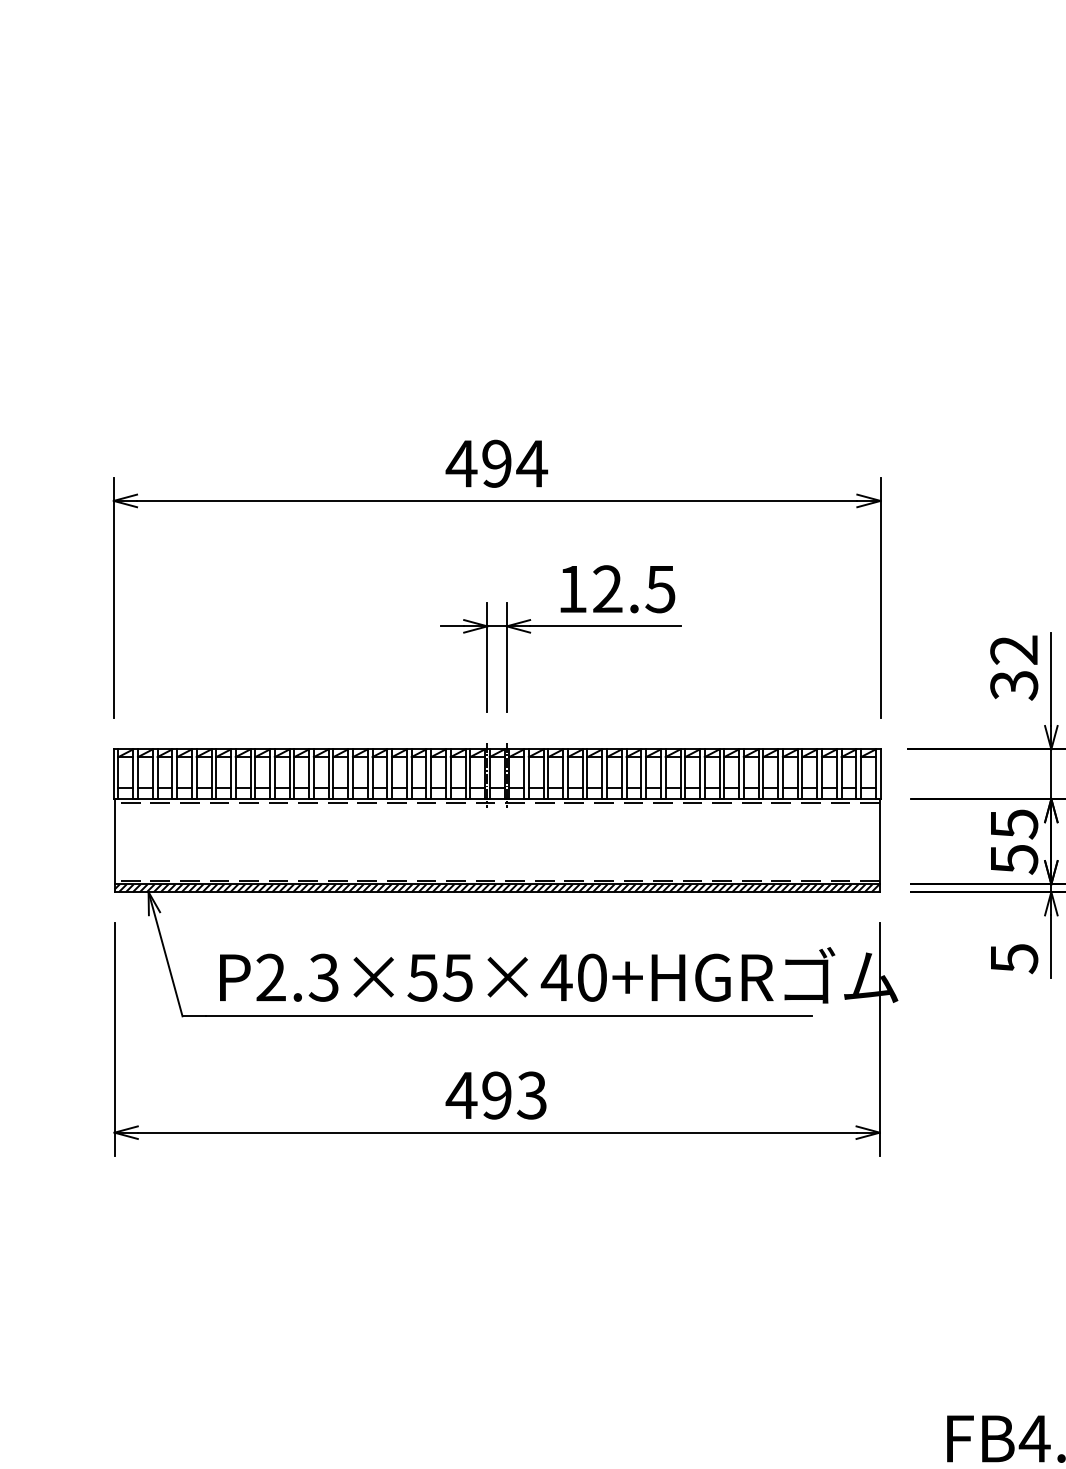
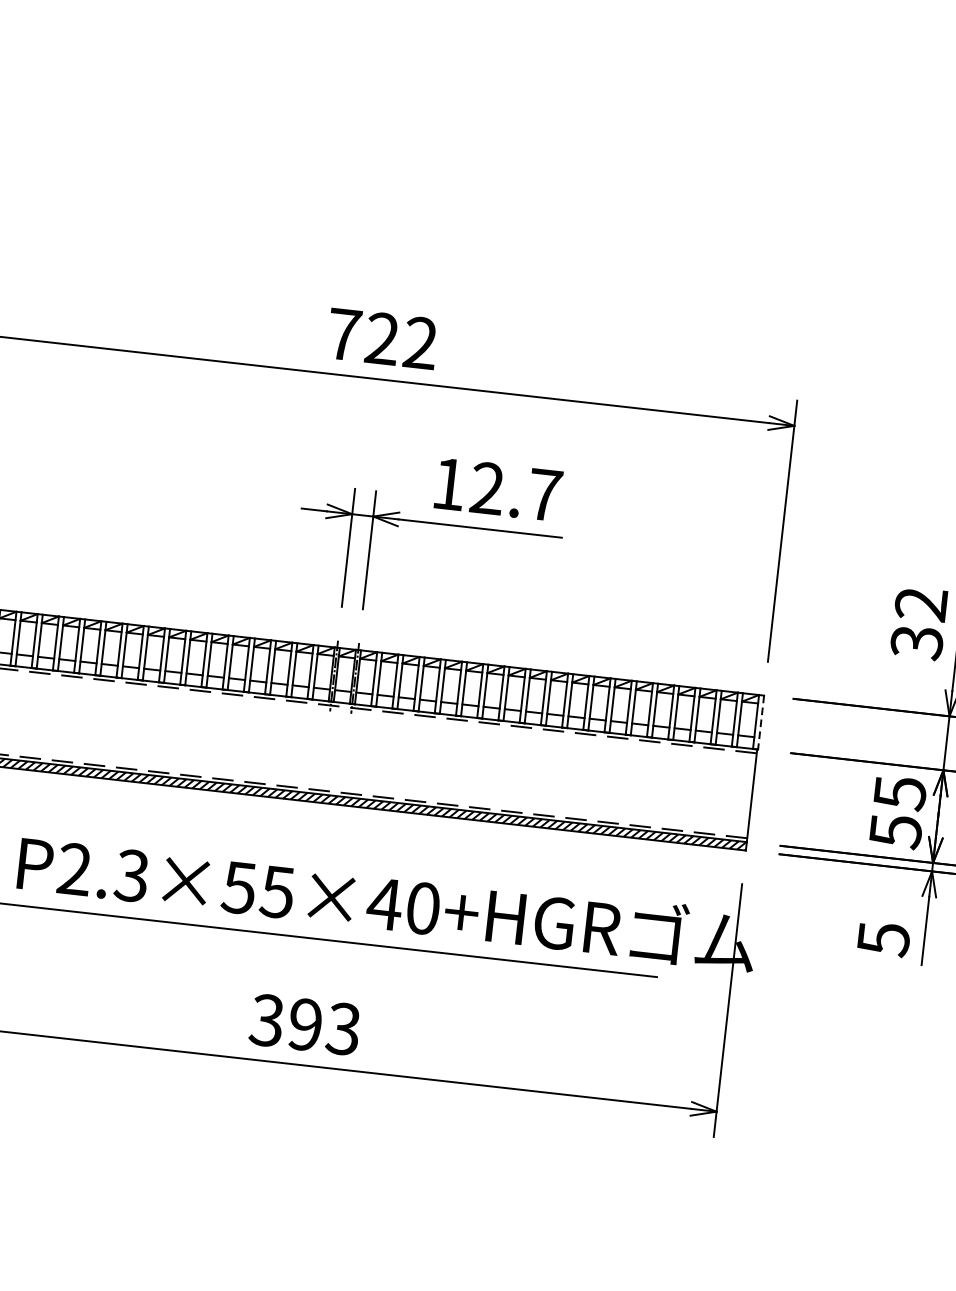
text: (496, 463) -> (381, 338), 494 -> 722
text: (660, 589) -> (544, 495), 12.5 -> 12.7
line: (880, 774) -> (760, 722), solid -> dashed
text: (461, 1095) -> (266, 1020), 493 -> 393

